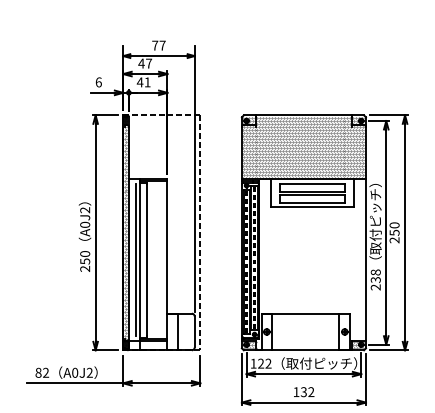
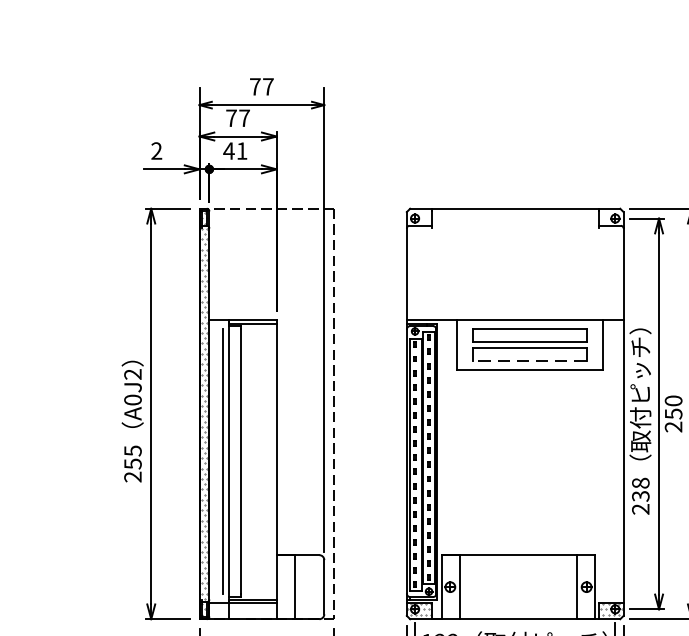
text: (141, 63) -> (231, 118), 47 -> 77
text: (98, 82) -> (156, 151), 6 -> 2
hatch: (303, 147) -> (514, 264), removed
line: (311, 202) -> (528, 360), solid -> dashed
text: (85, 253) -> (133, 450), 250 -> 255

